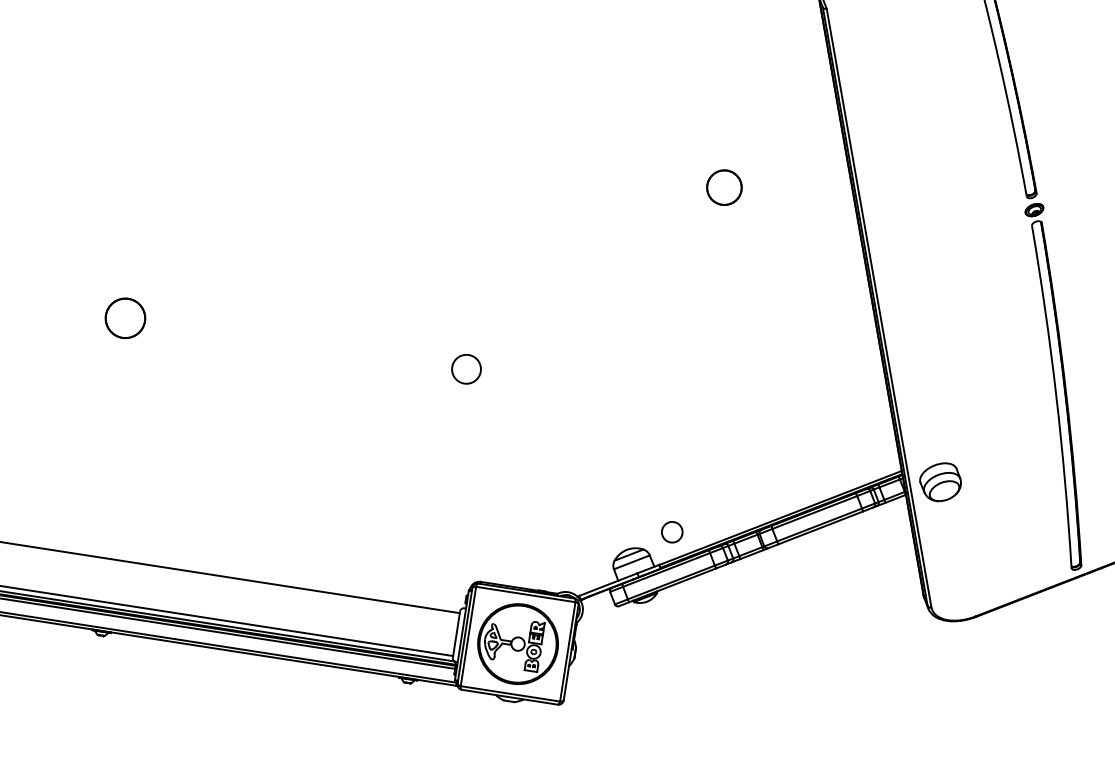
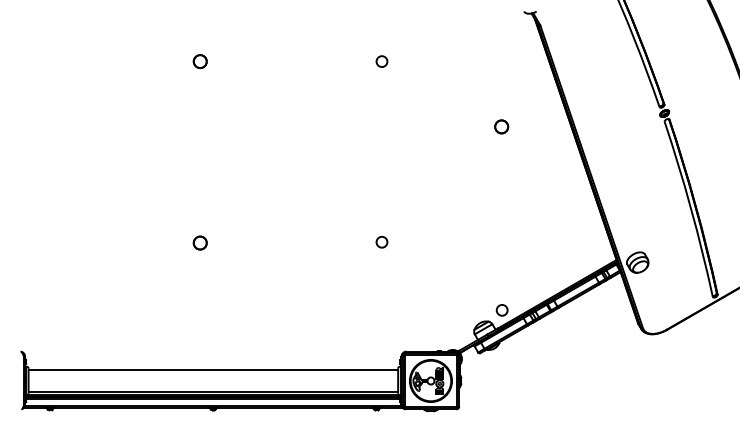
circle: (518, 30) -> (381, 61), added
circle: (724, 186) -> (501, 126), size x0.71
circle: (123, 316) -> (199, 242), size x0.62
circle: (465, 369) -> (381, 242), size x0.71

